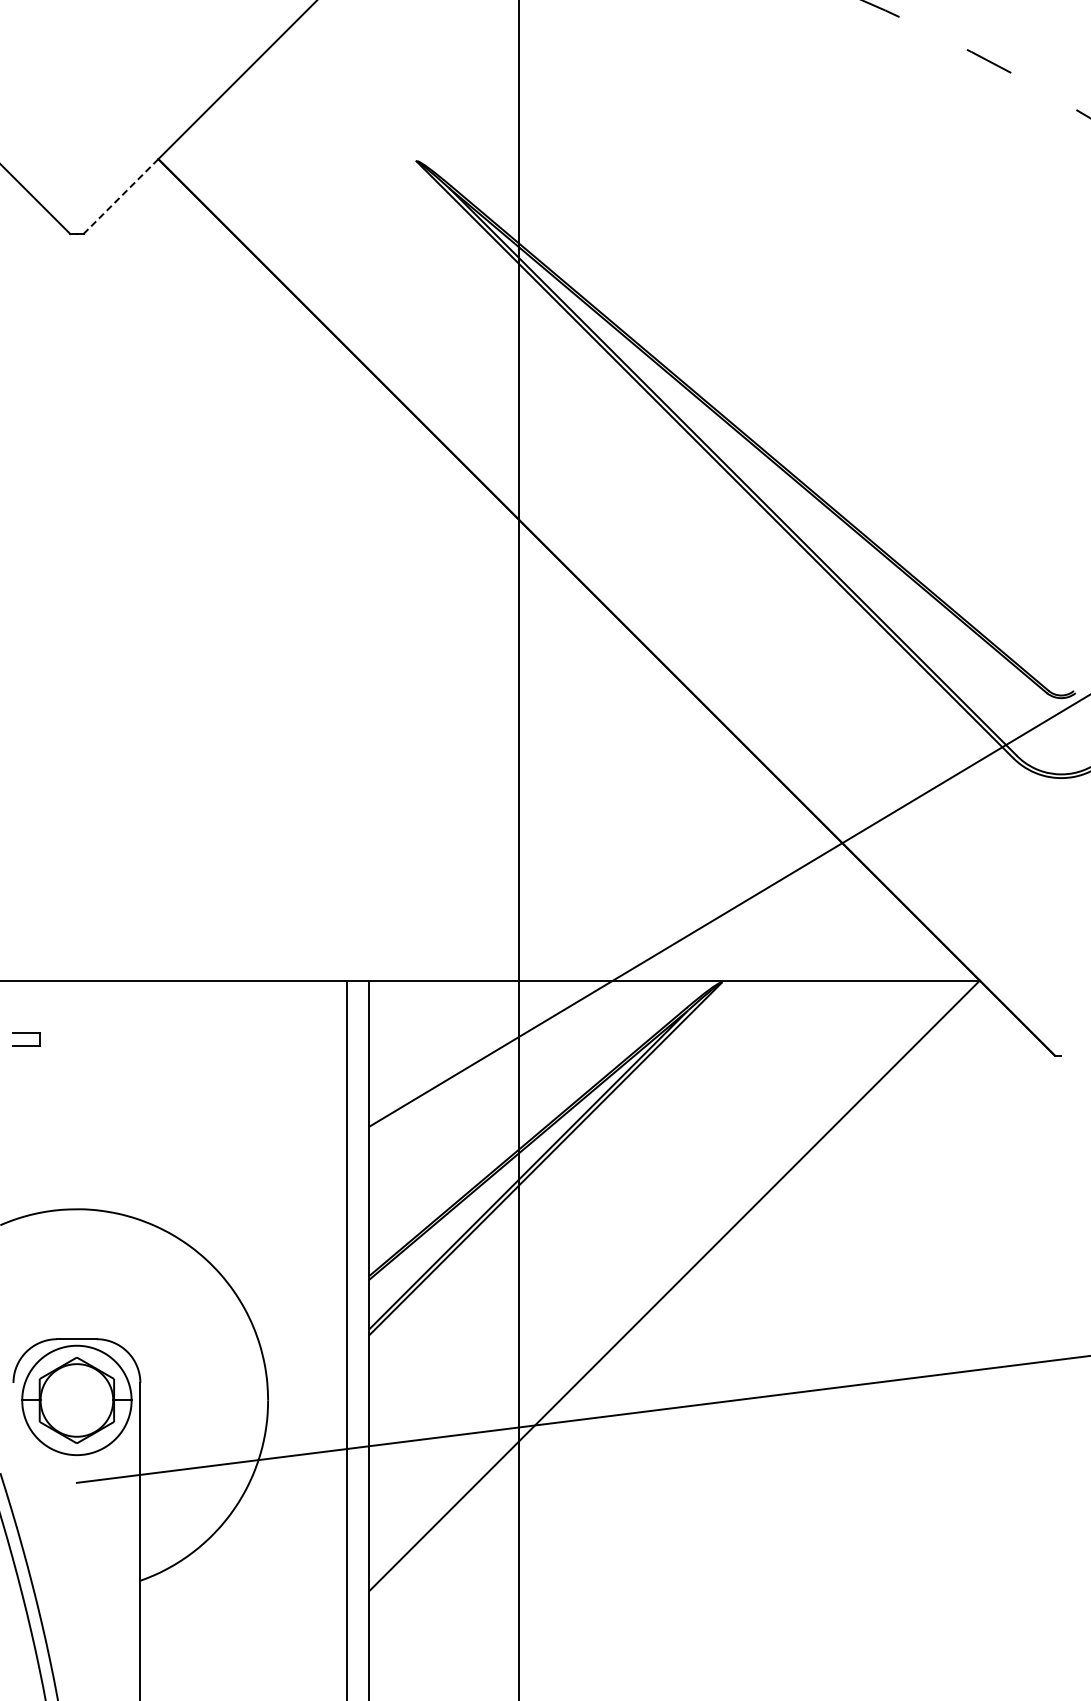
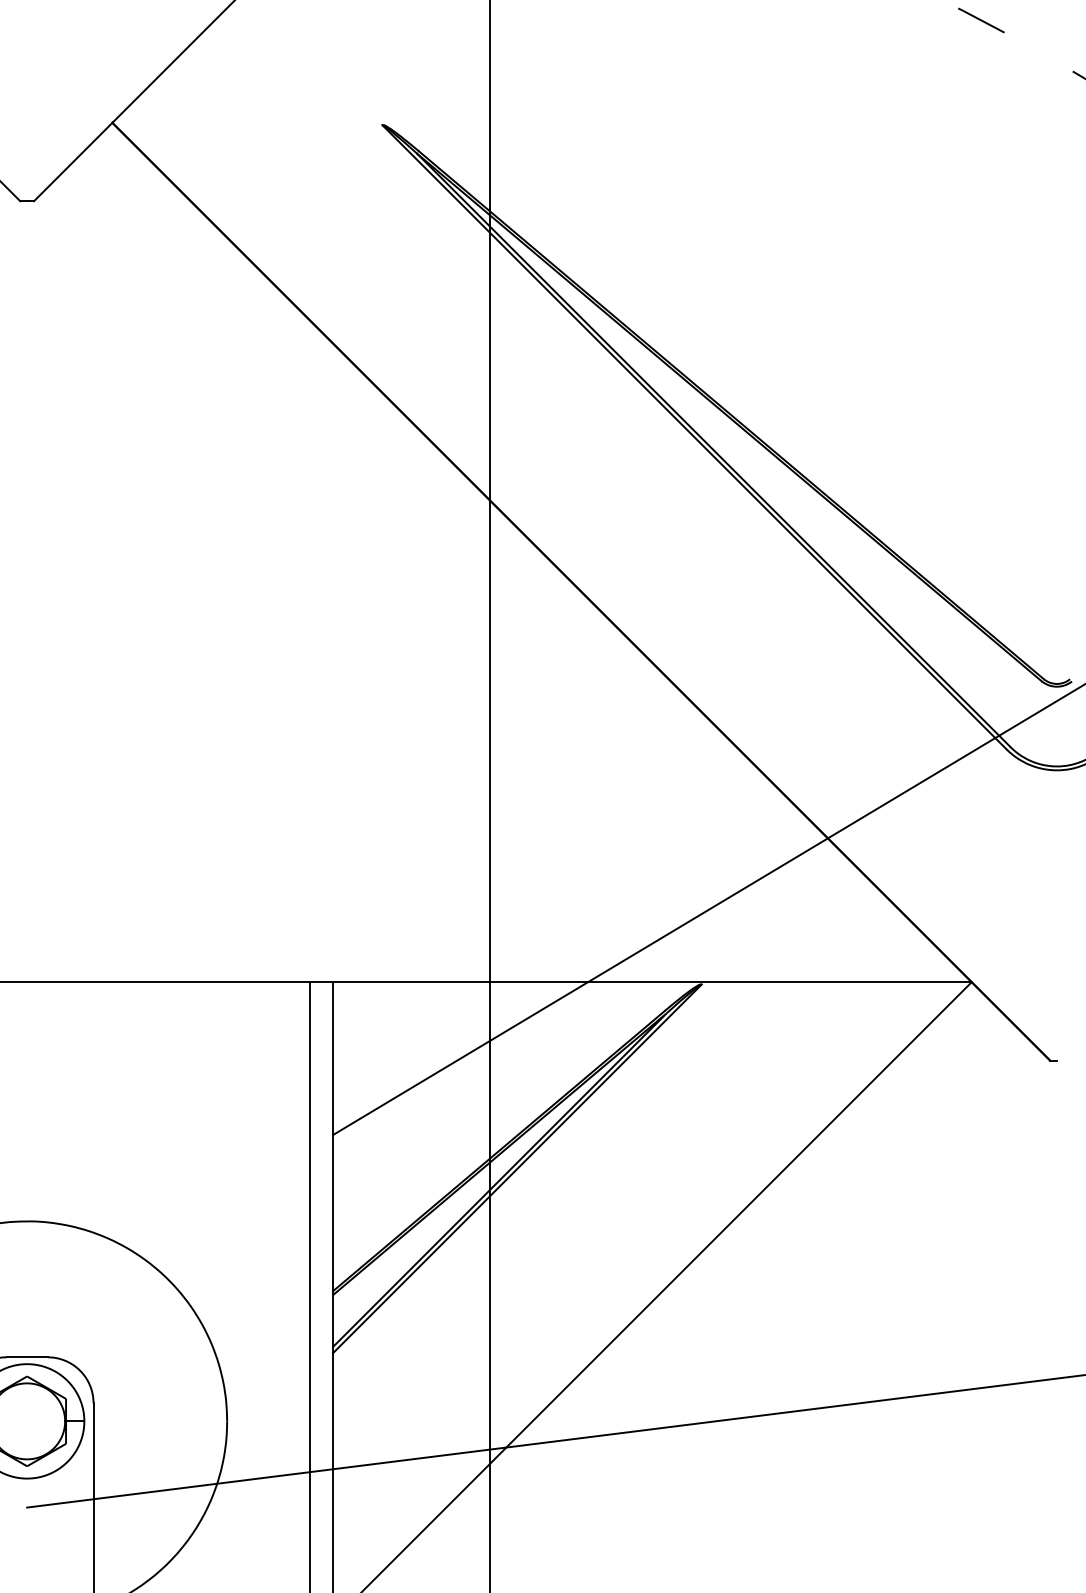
line: (120, 196) -> (72, 161), dashed -> solid

